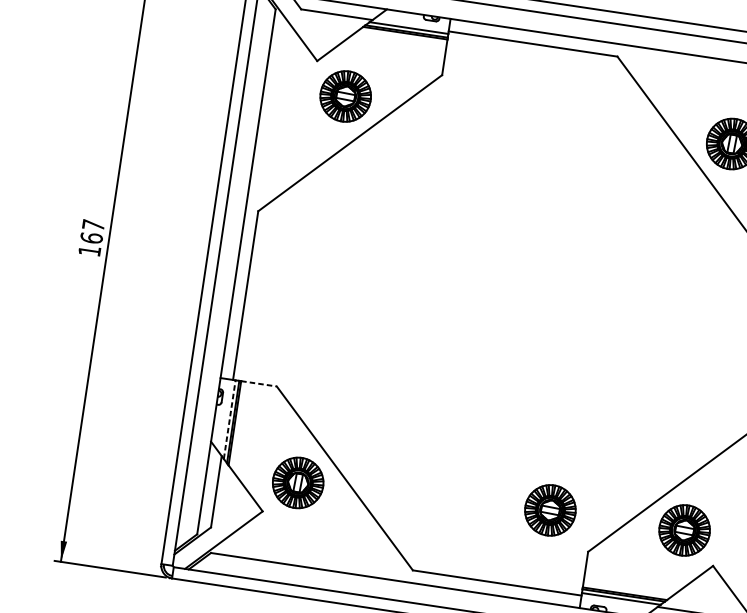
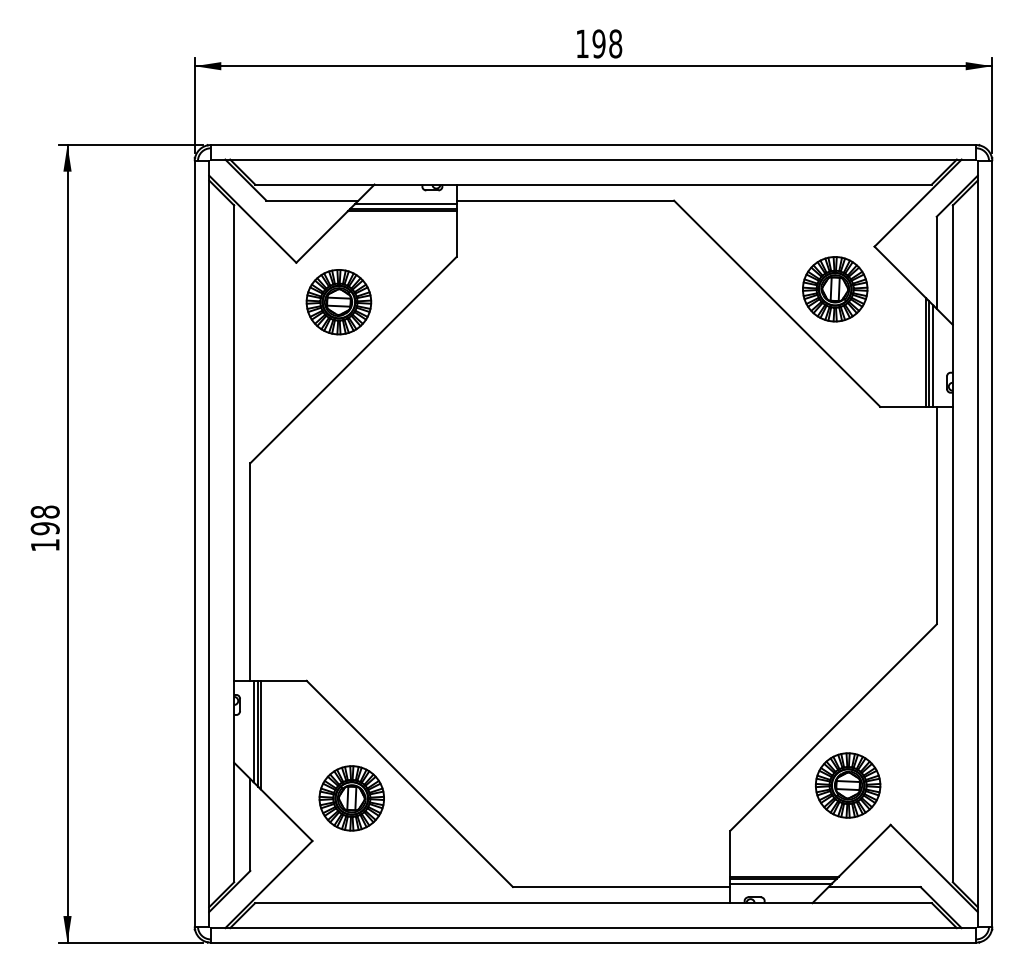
text: (92, 231) -> (44, 520), 167 -> 198
line: (258, 383) -> (283, 680), dashed -> solid
line: (229, 419) -> (253, 731), dashed -> solid
part: (550, 510) -> (675, 785), removed

